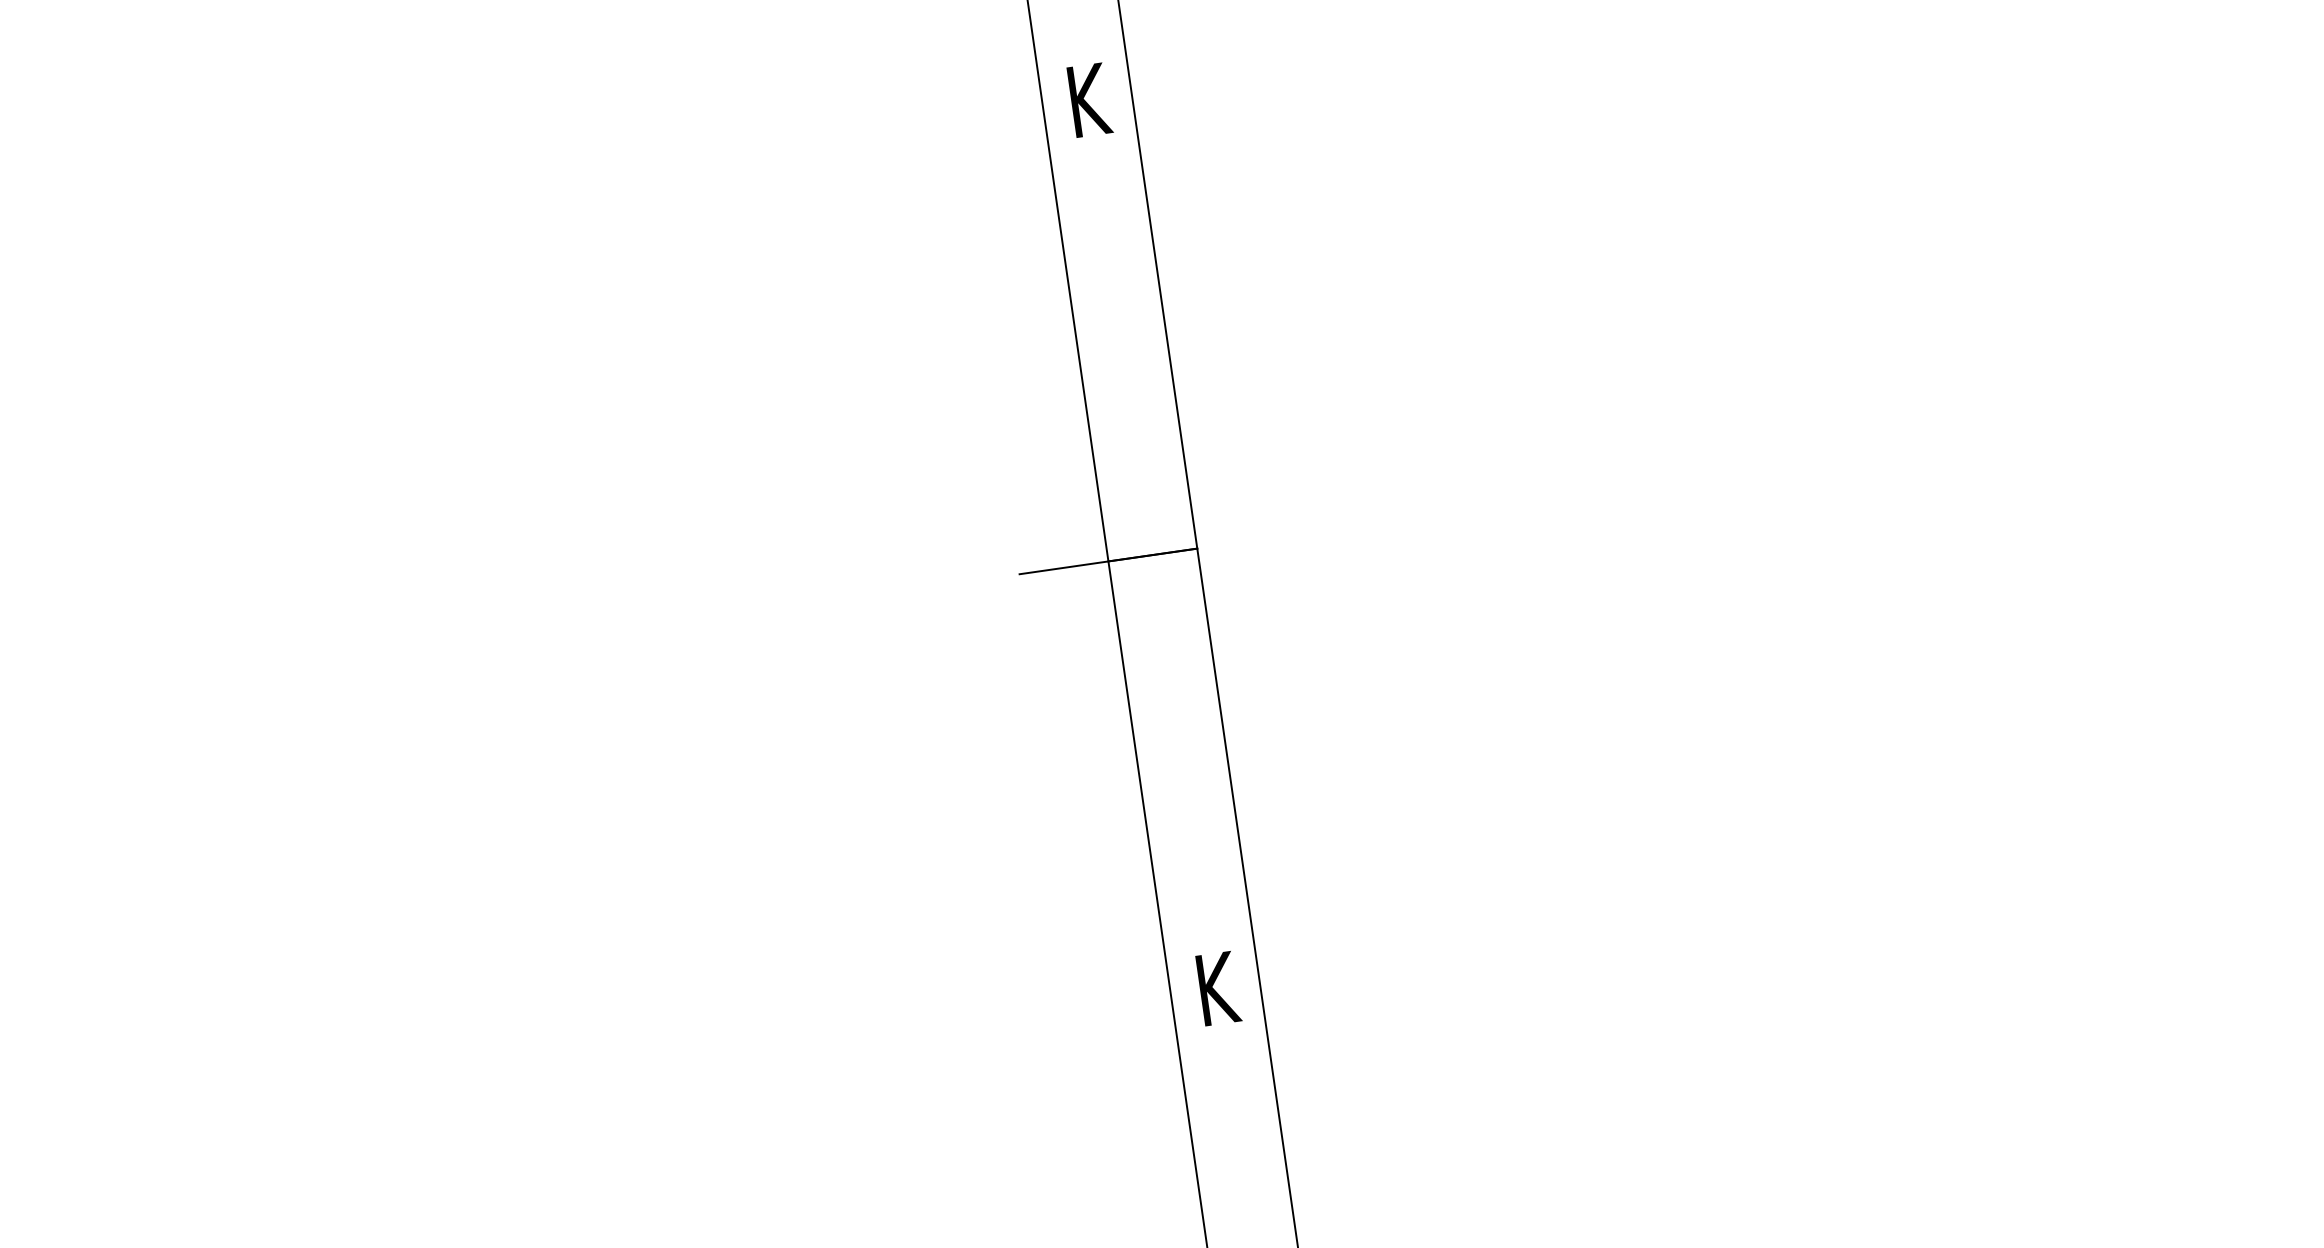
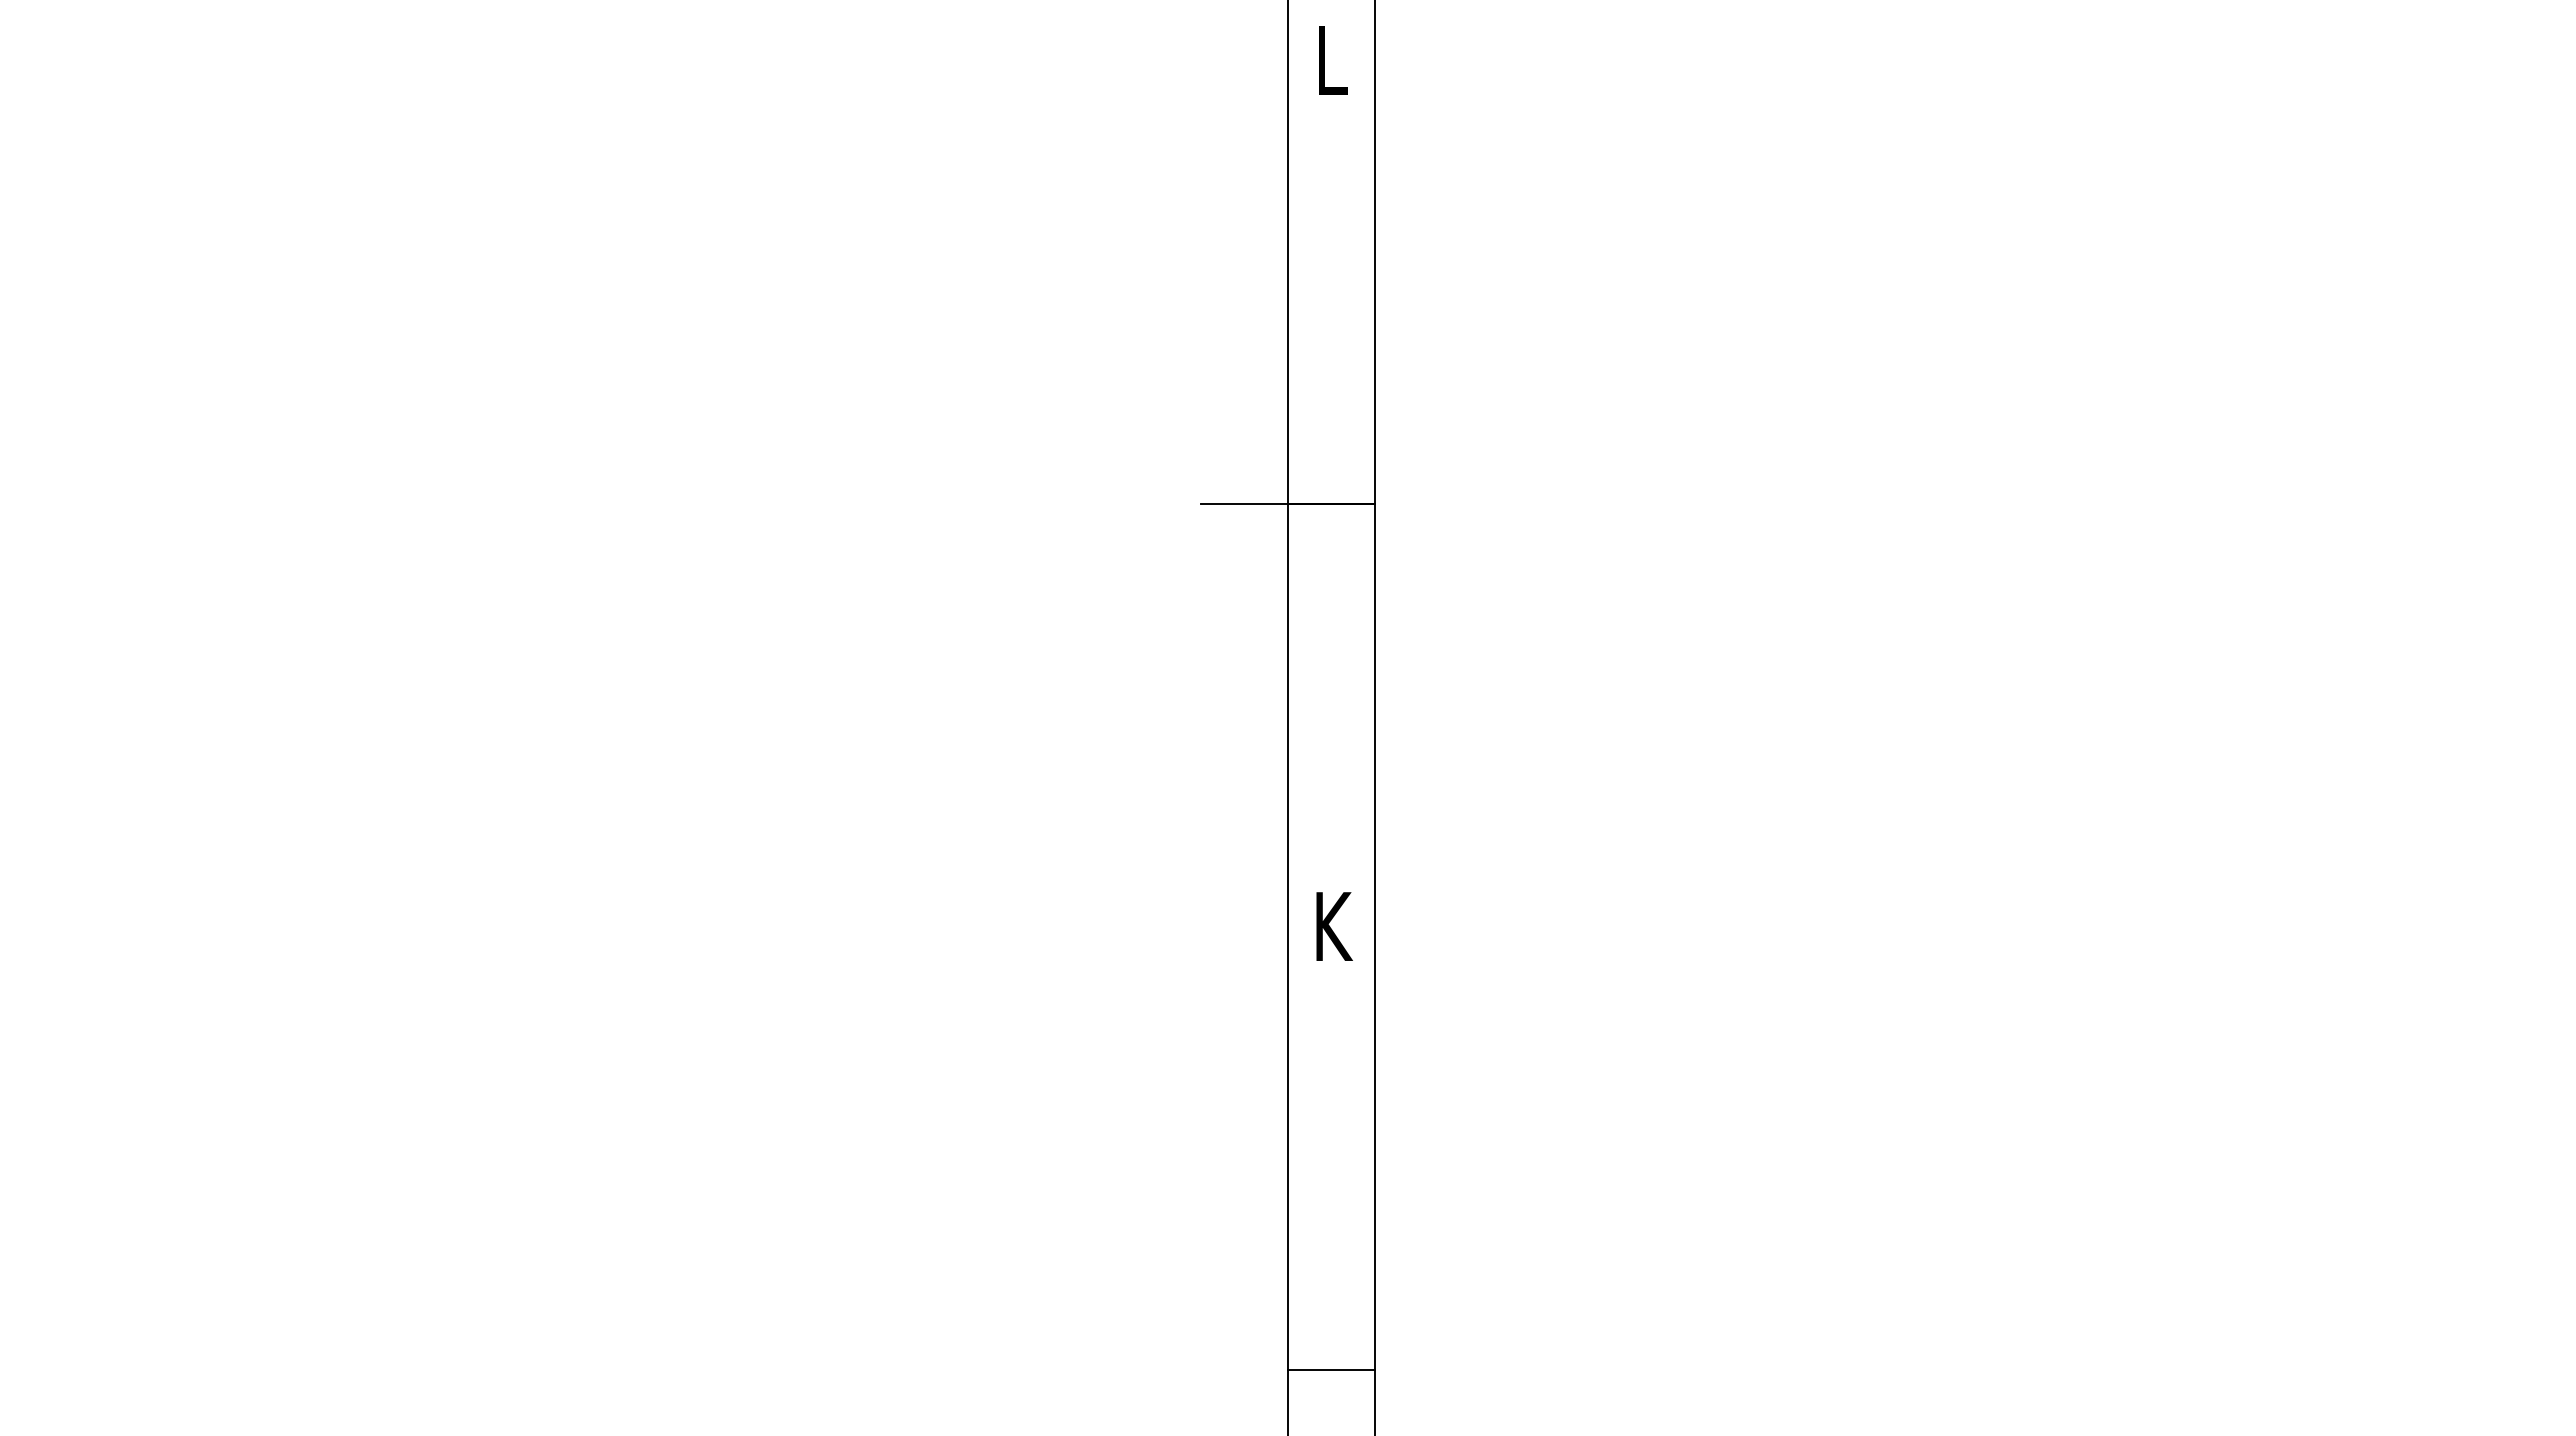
text: (1089, 100) -> (1333, 60), K -> L

